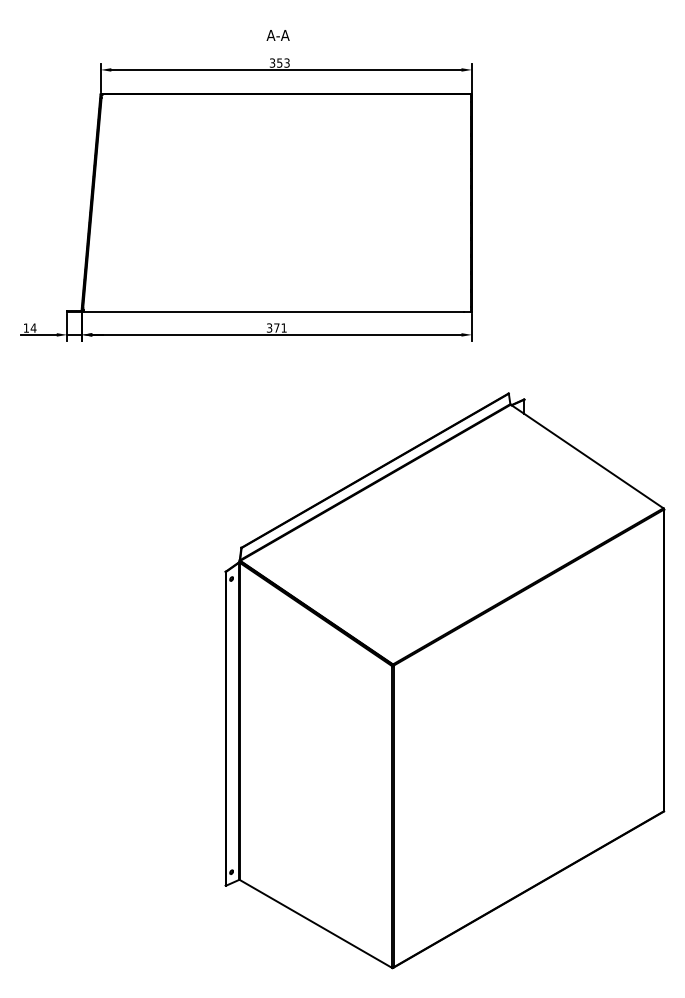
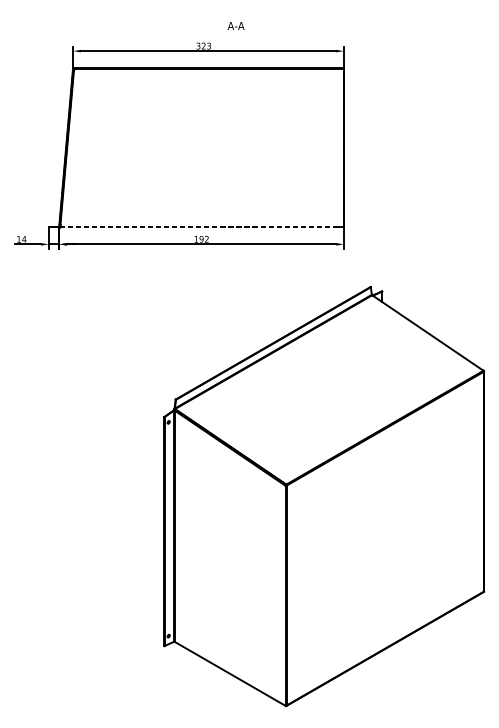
text: (277, 35) -> (235, 26), moved
text: (279, 62) -> (203, 45), 353 -> 323
line: (273, 311) -> (199, 227), solid -> dashed
text: (276, 327) -> (201, 238), 371 -> 192

